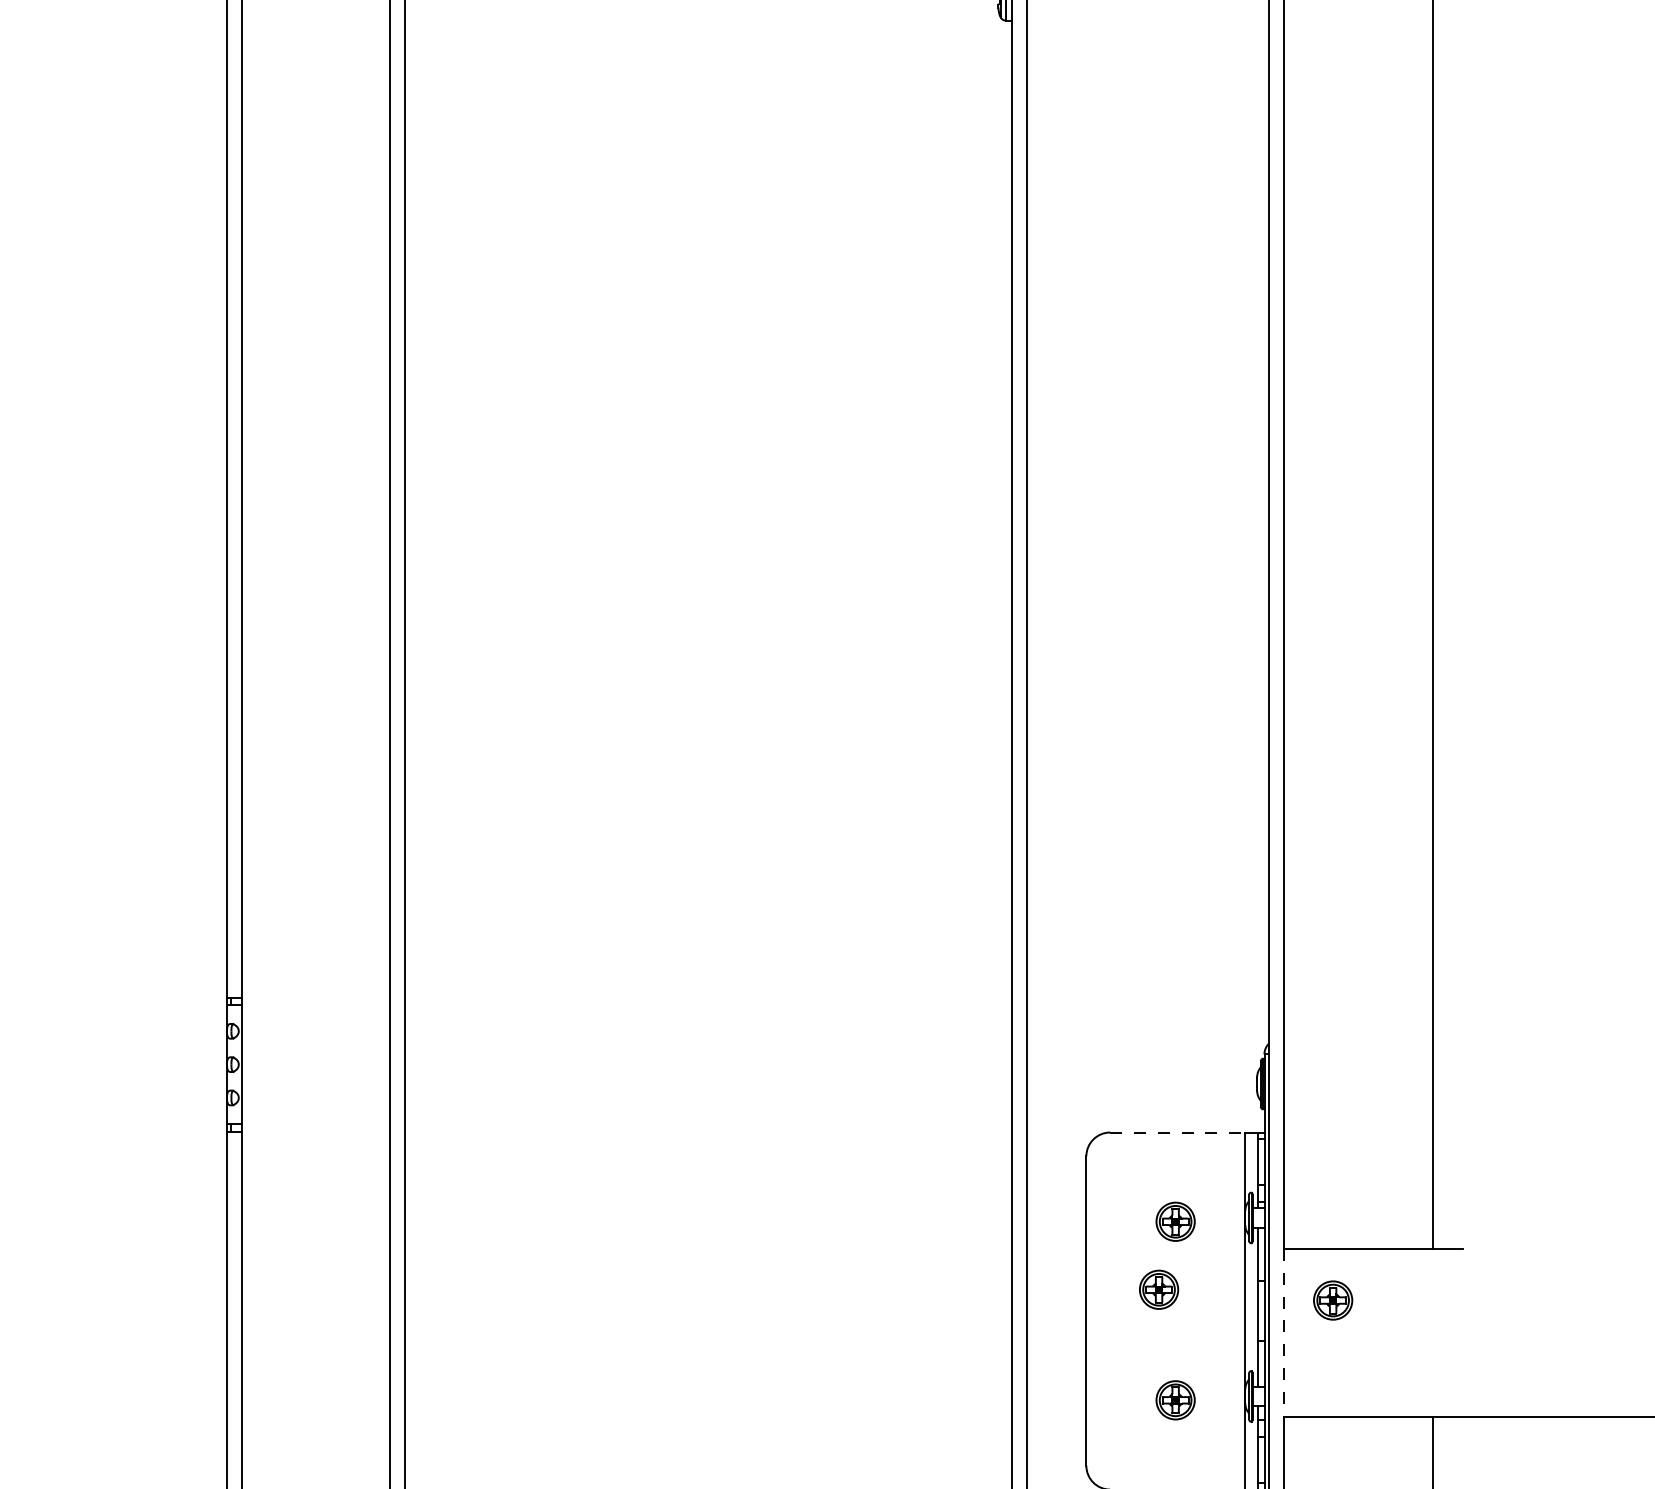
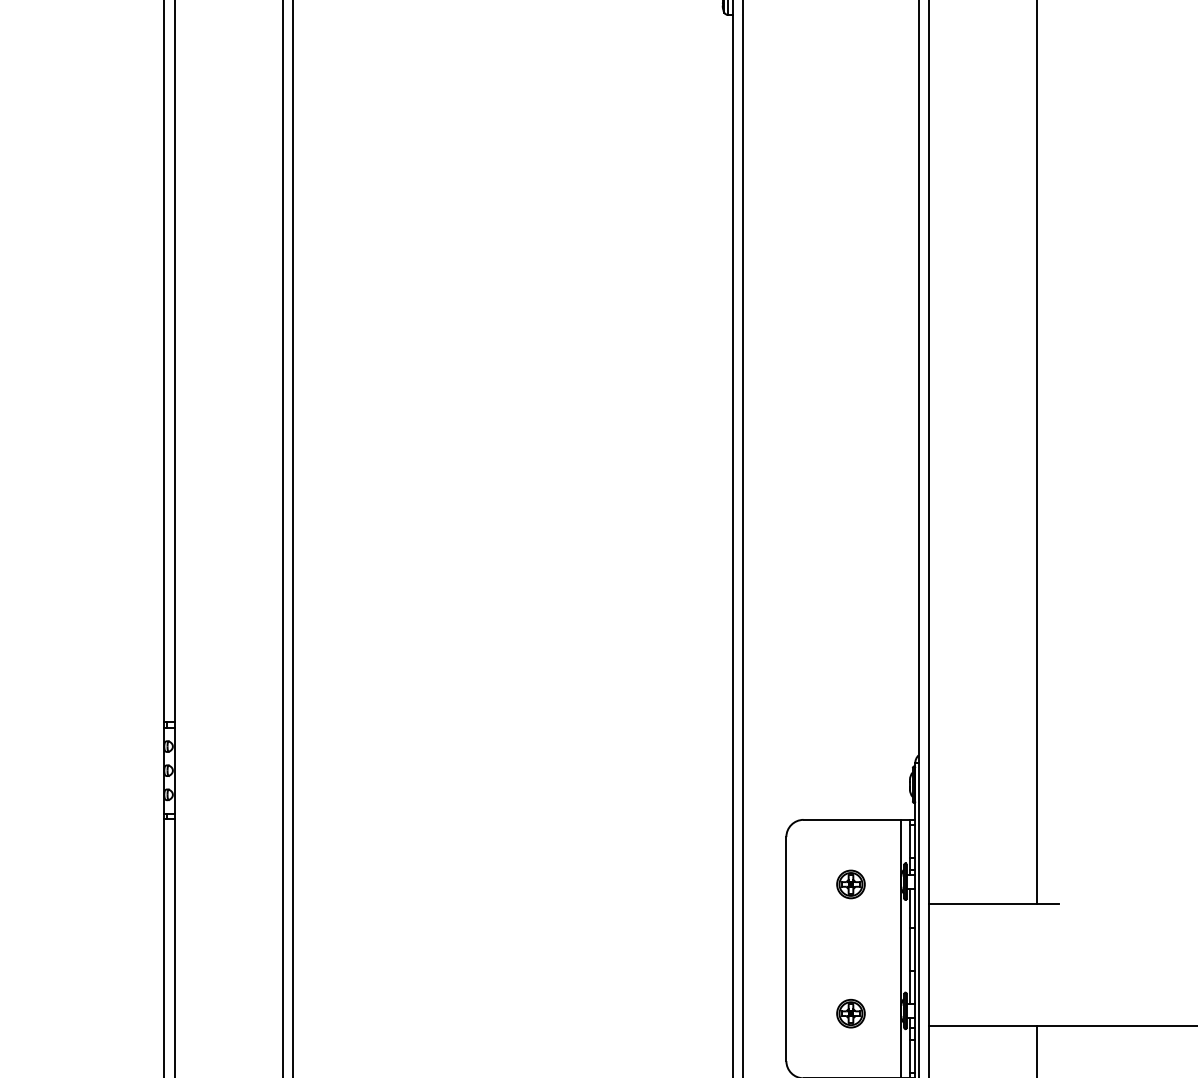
line: (1177, 1132) -> (852, 819), dashed -> solid
part: (1158, 1289) -> (838, 933), removed
part: (1332, 1300) -> (964, 941), removed
line: (1284, 1333) -> (929, 965), dashed -> solid

